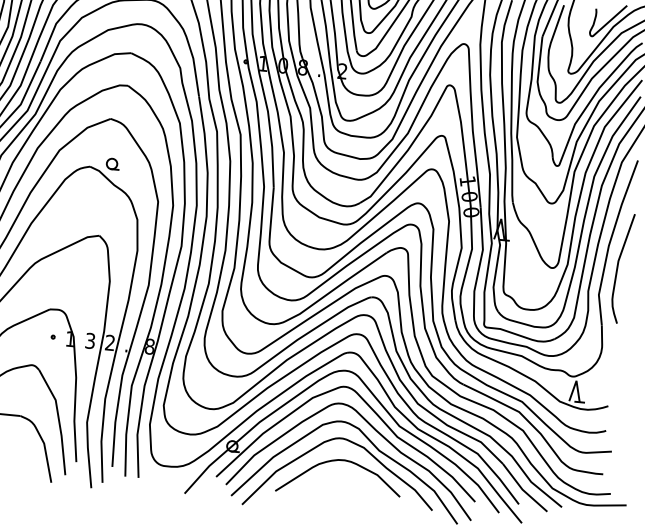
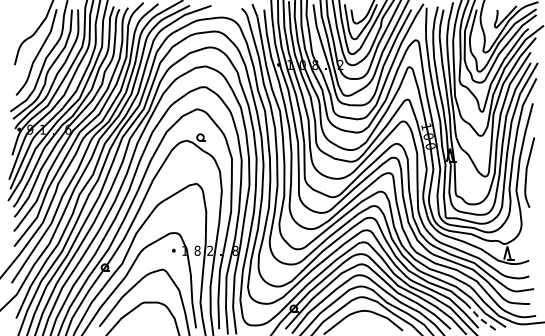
text: (90, 340) -> (197, 250), 3 -> 8
line: (521, 489) -> (479, 318), solid -> dashed

